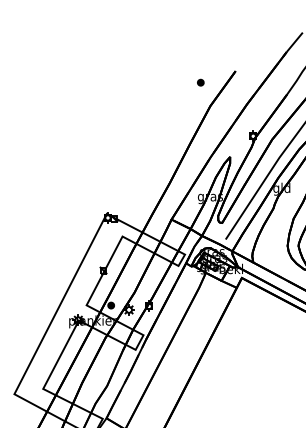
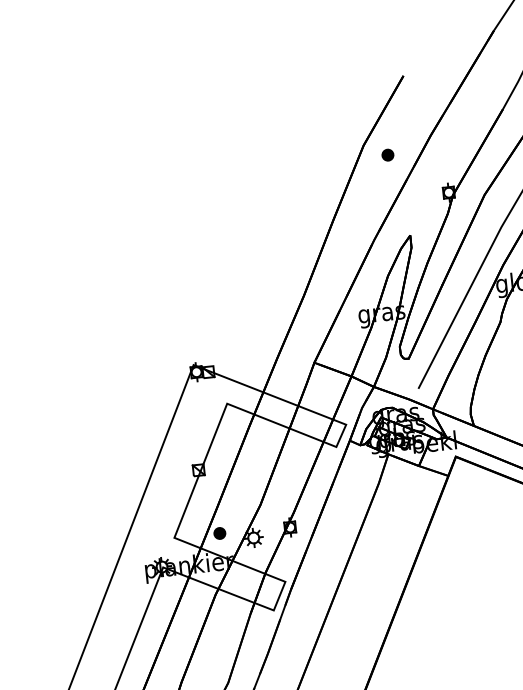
part: (200, 82) -> (387, 154), moved

